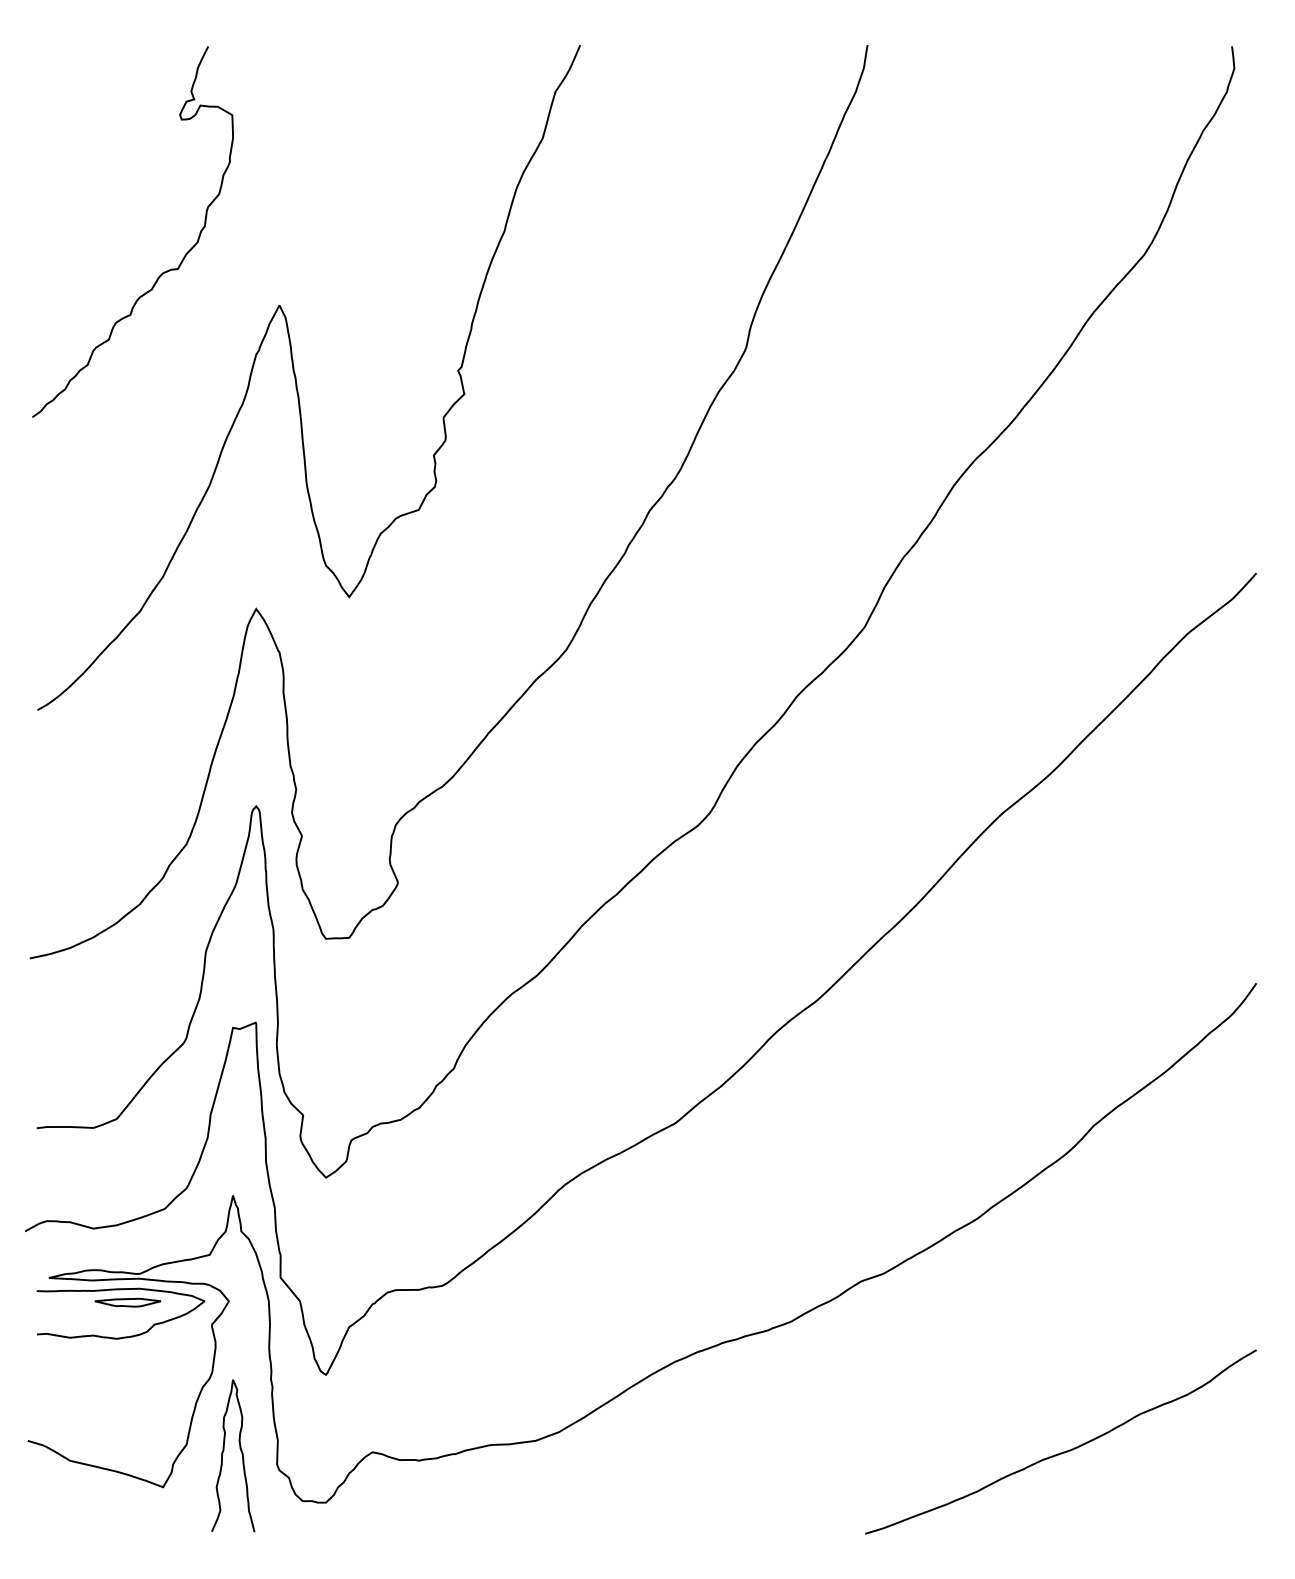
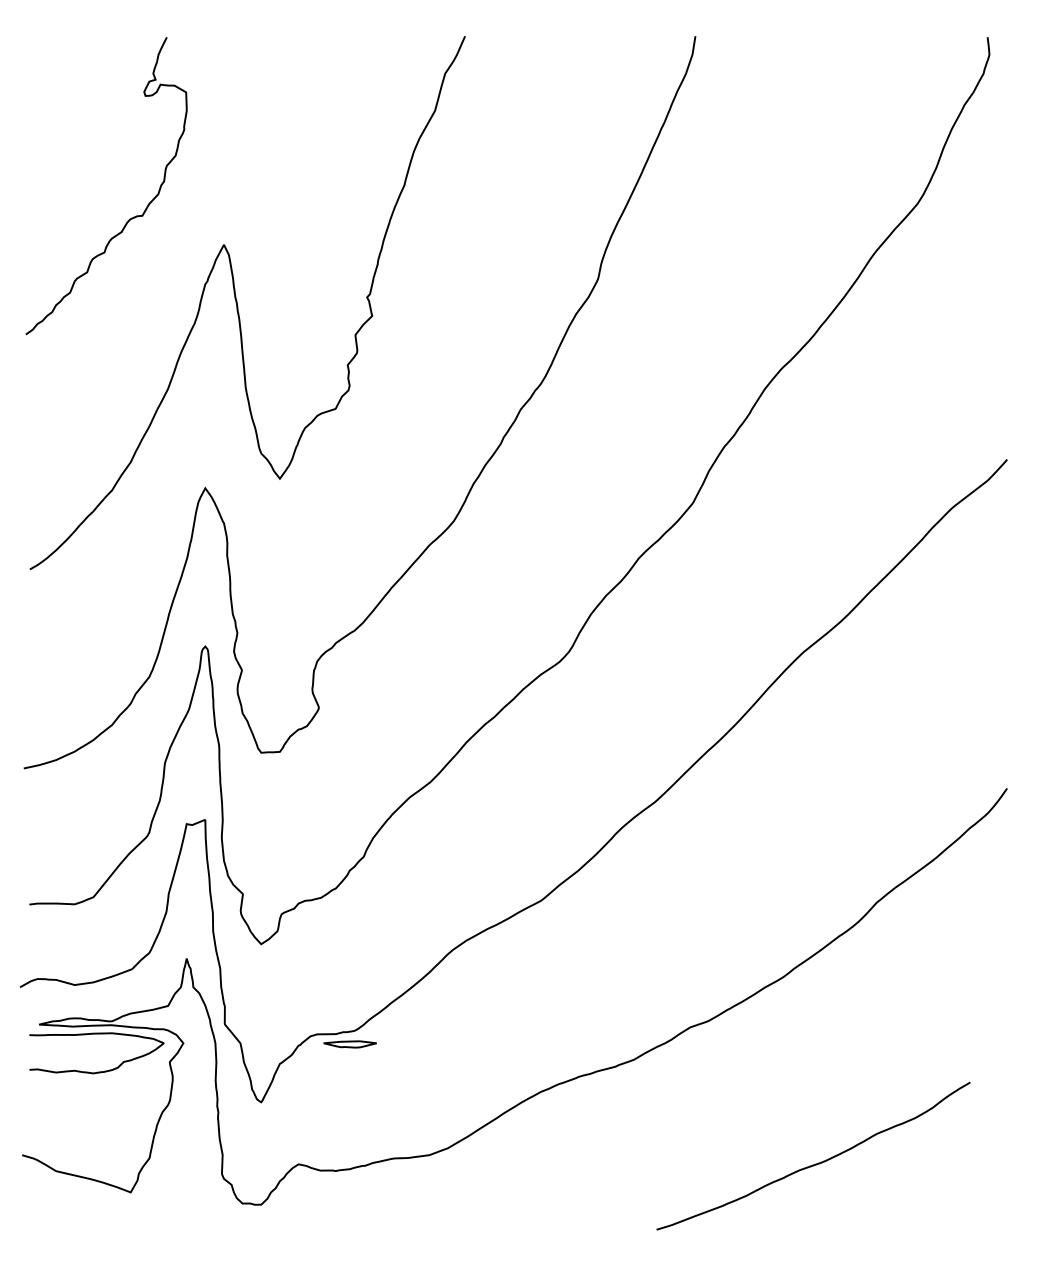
part: (127, 1302) -> (349, 1044), moved
curve: (240, 1451) -> (192, 1163), removed
curve: (1063, 1451) -> (815, 1163), moved

